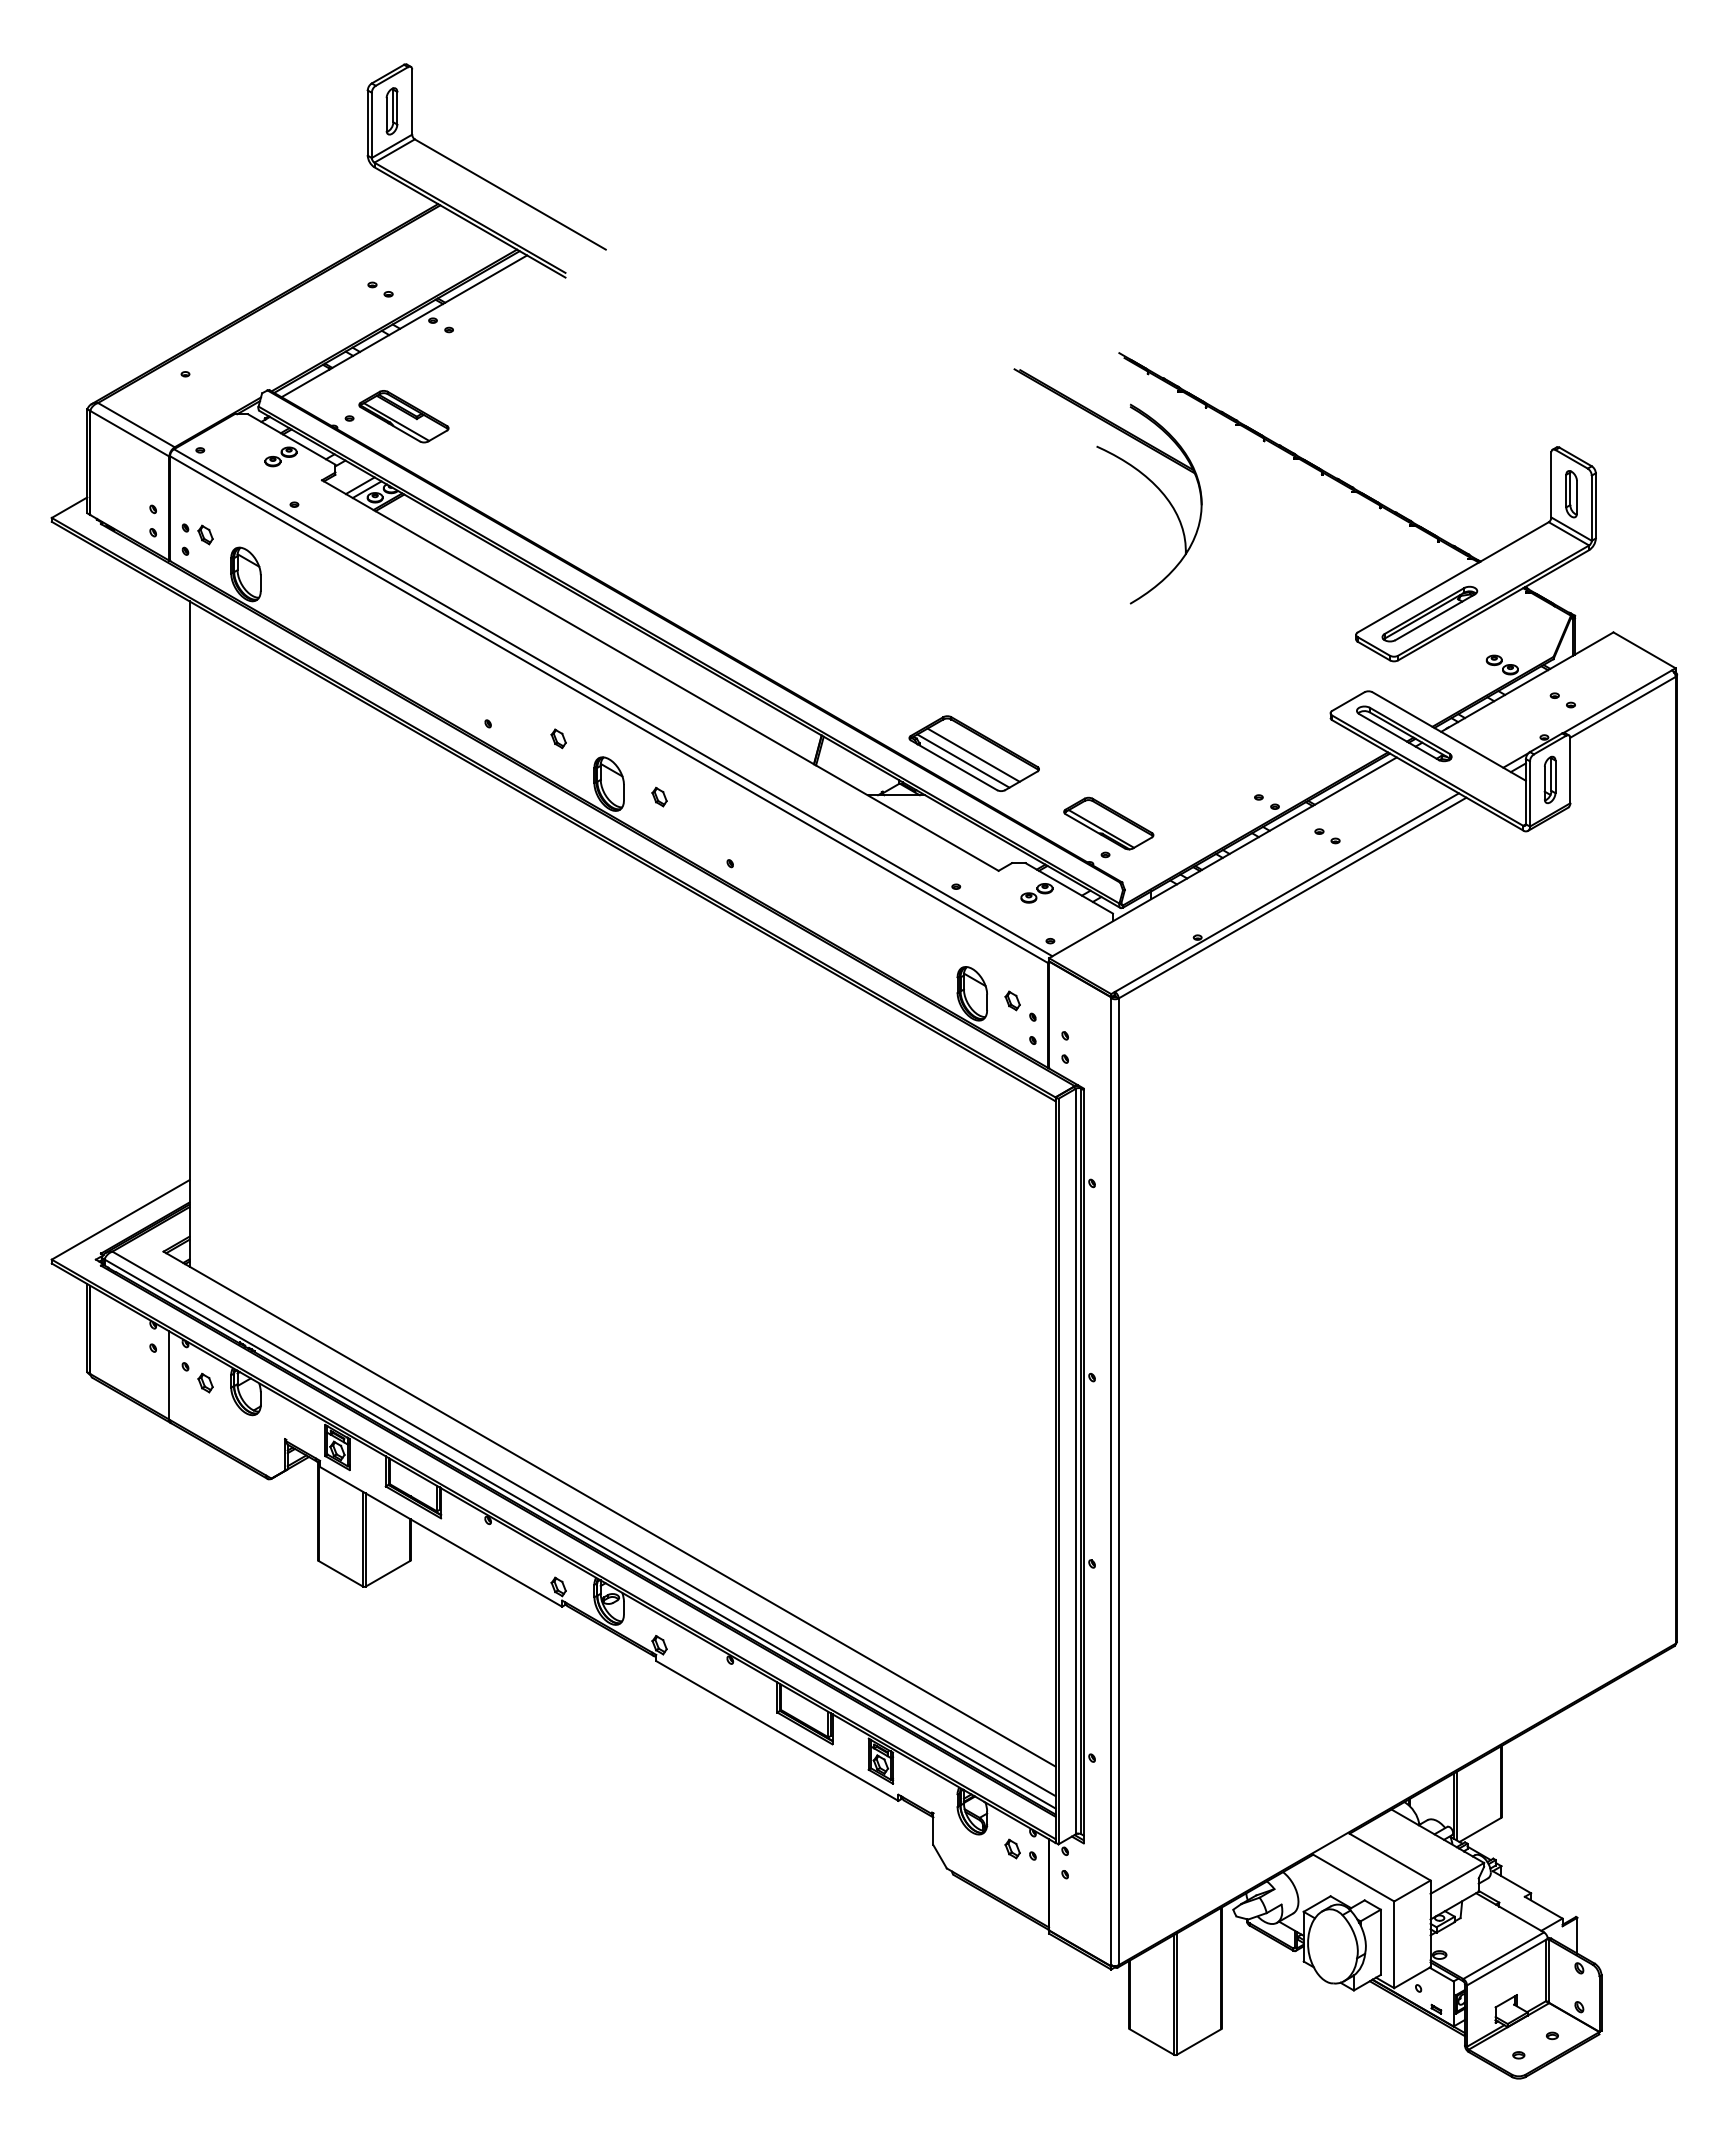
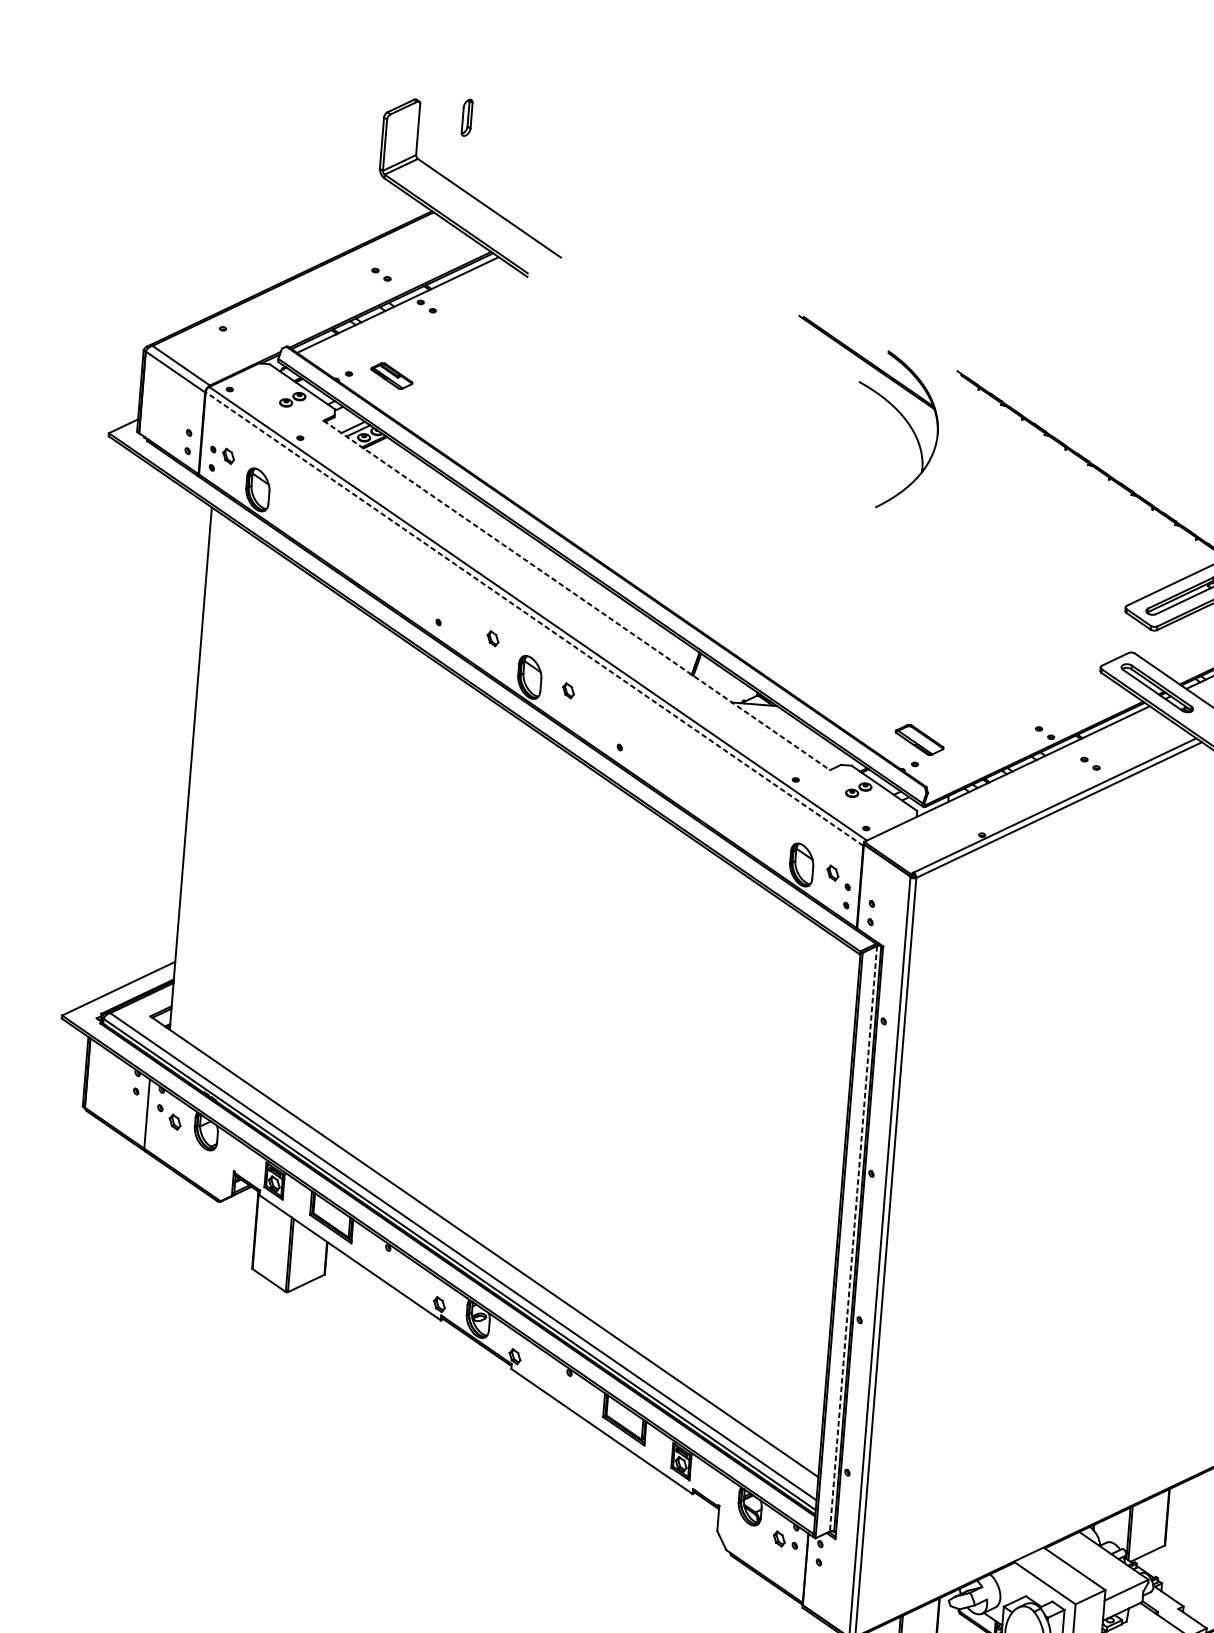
part: (391, 111) -> (466, 117), moved
part: (403, 416) -> (391, 375), size x0.6
part: (1124, 462) -> (879, 396), moved
line: (660, 675) -> (576, 595), solid -> dashed
line: (608, 709) -> (533, 618), solid -> dashed
part: (973, 753) -> (817, 676), removed
part: (1108, 823) -> (919, 739), size x0.7
line: (1075, 1461) -> (853, 1238), solid -> dashed

